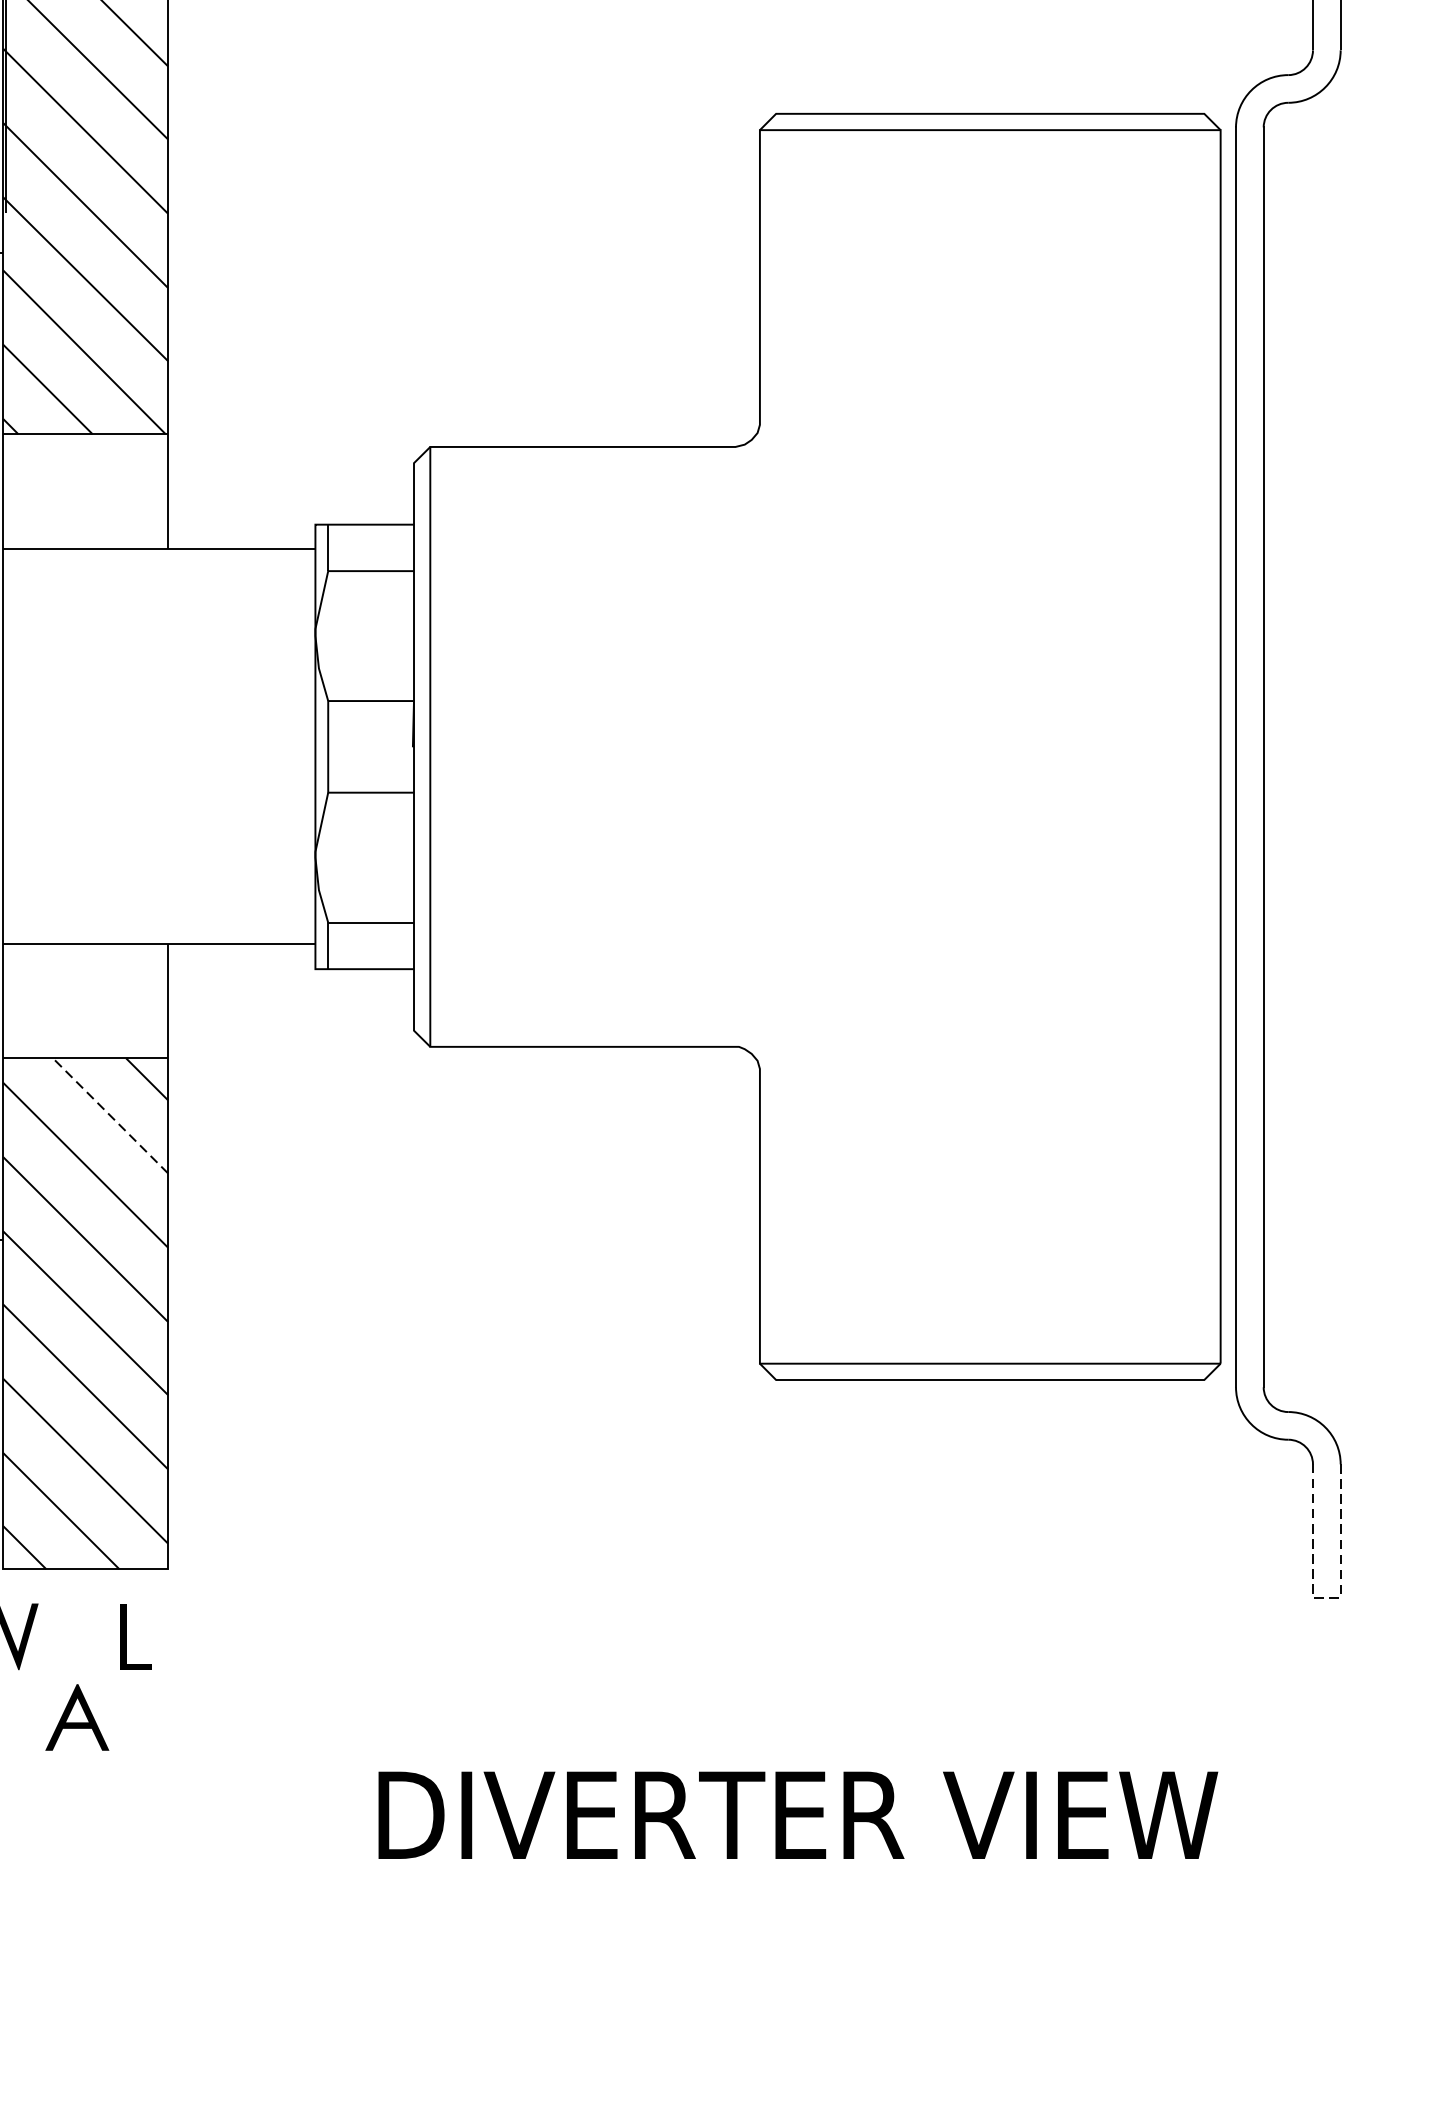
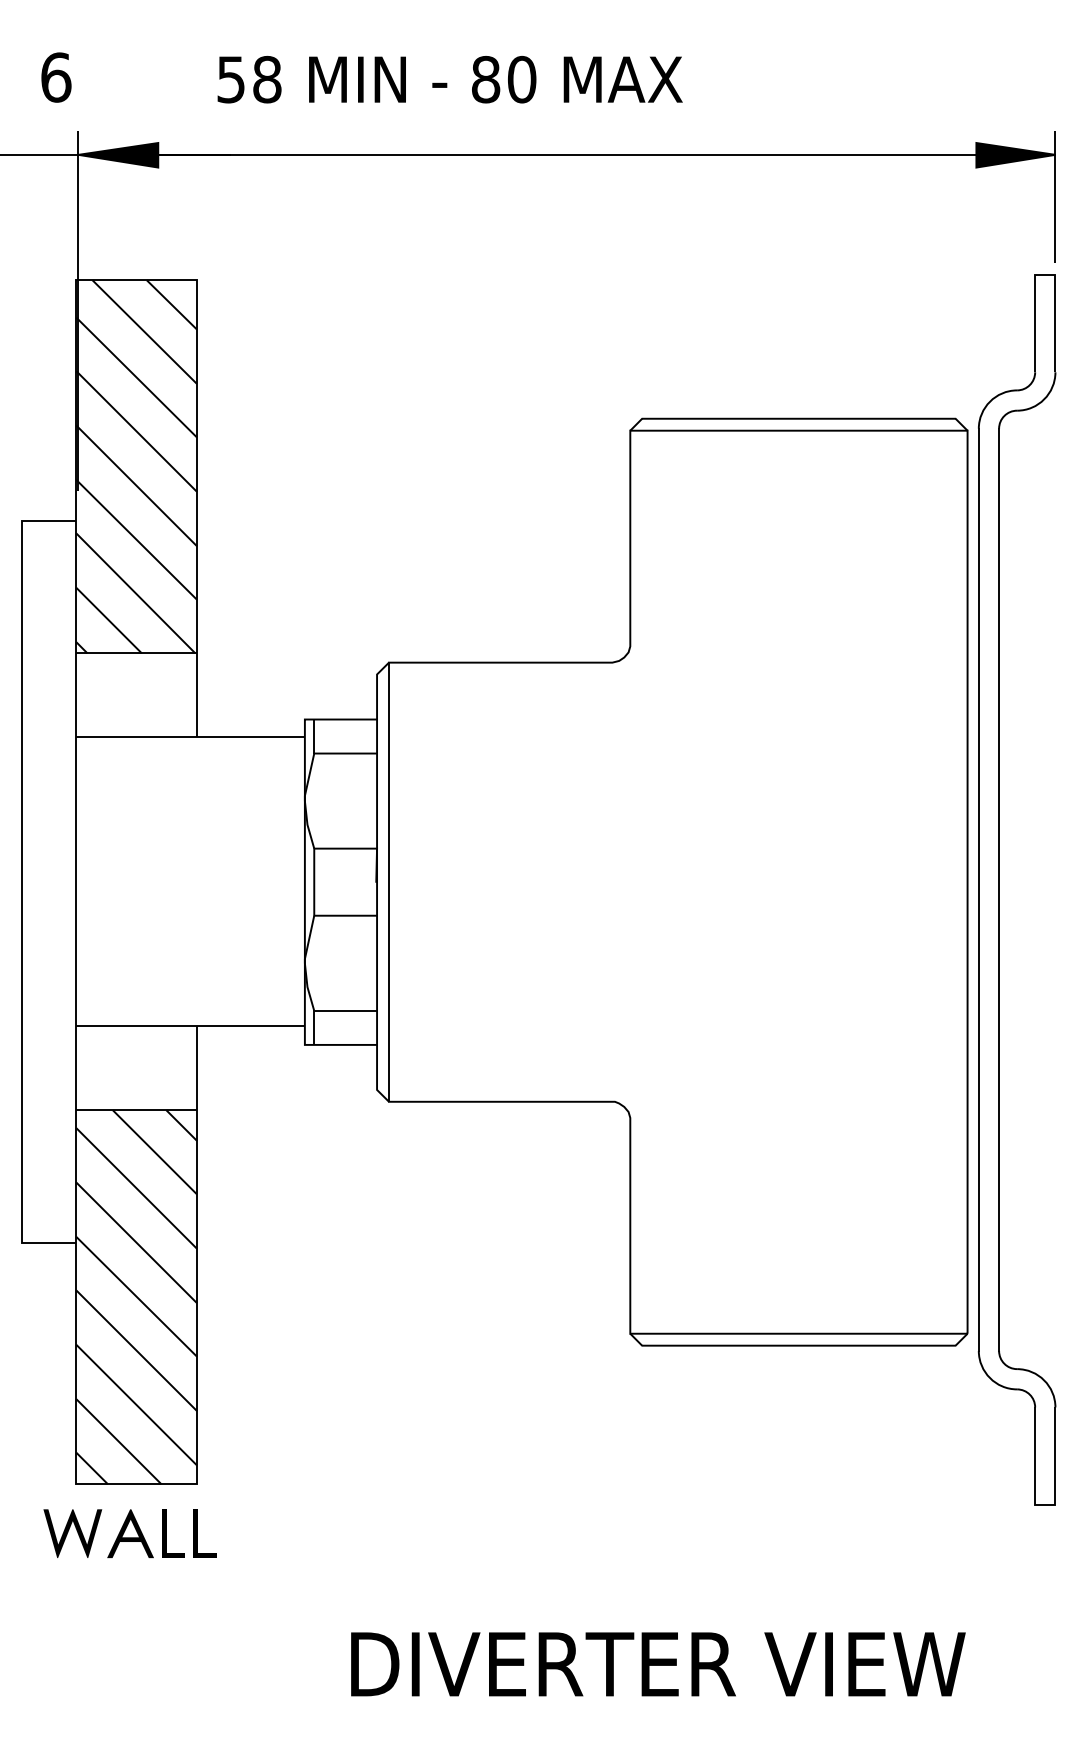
line: (109, 1116) -> (154, 1152), dashed -> solid
line: (1325, 1598) -> (1044, 1505), dashed -> solid
part: (168, 1636) -> (197, 1533), added
part: (77, 1717) -> (130, 1533), moved

